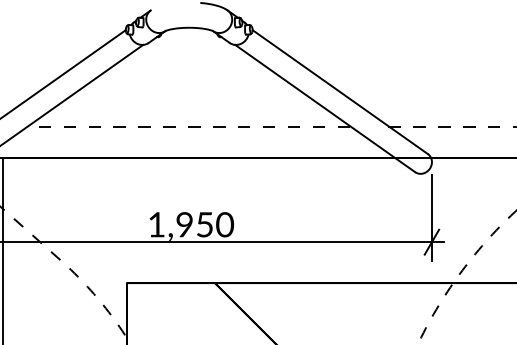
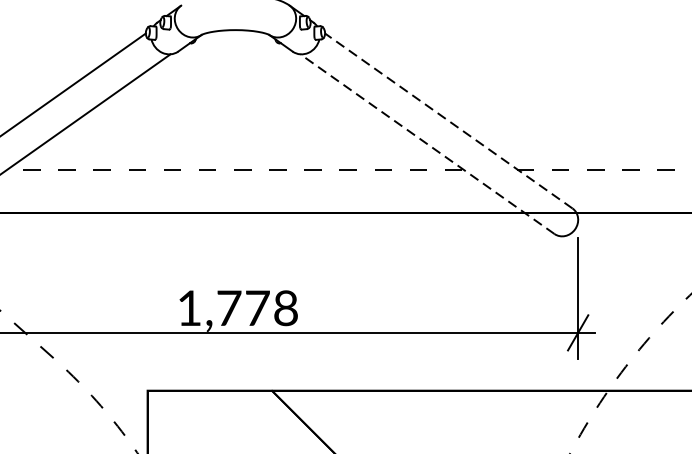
line: (339, 91) -> (447, 120), solid -> dashed
line: (324, 108) -> (426, 144), solid -> dashed
text: (205, 224) -> (258, 307), 1,950 -> 1,778

